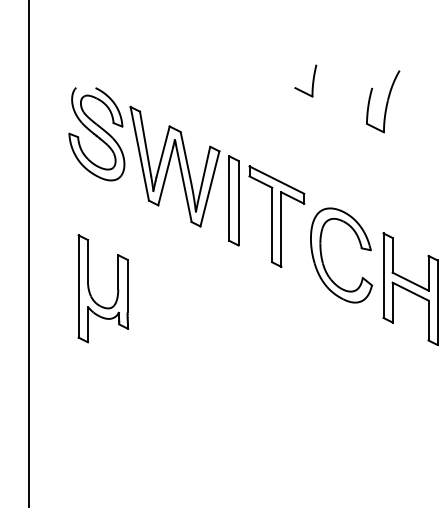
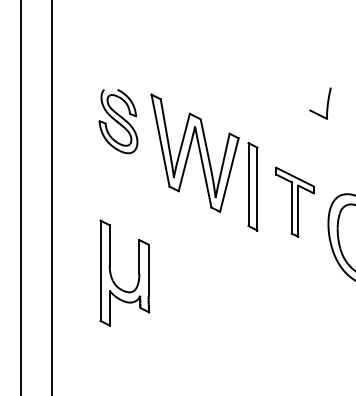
part: (312, 80) -> (327, 103), moved
part: (96, 134) -> (118, 121), size x0.7
part: (276, 216) -> (294, 202), size x0.7

